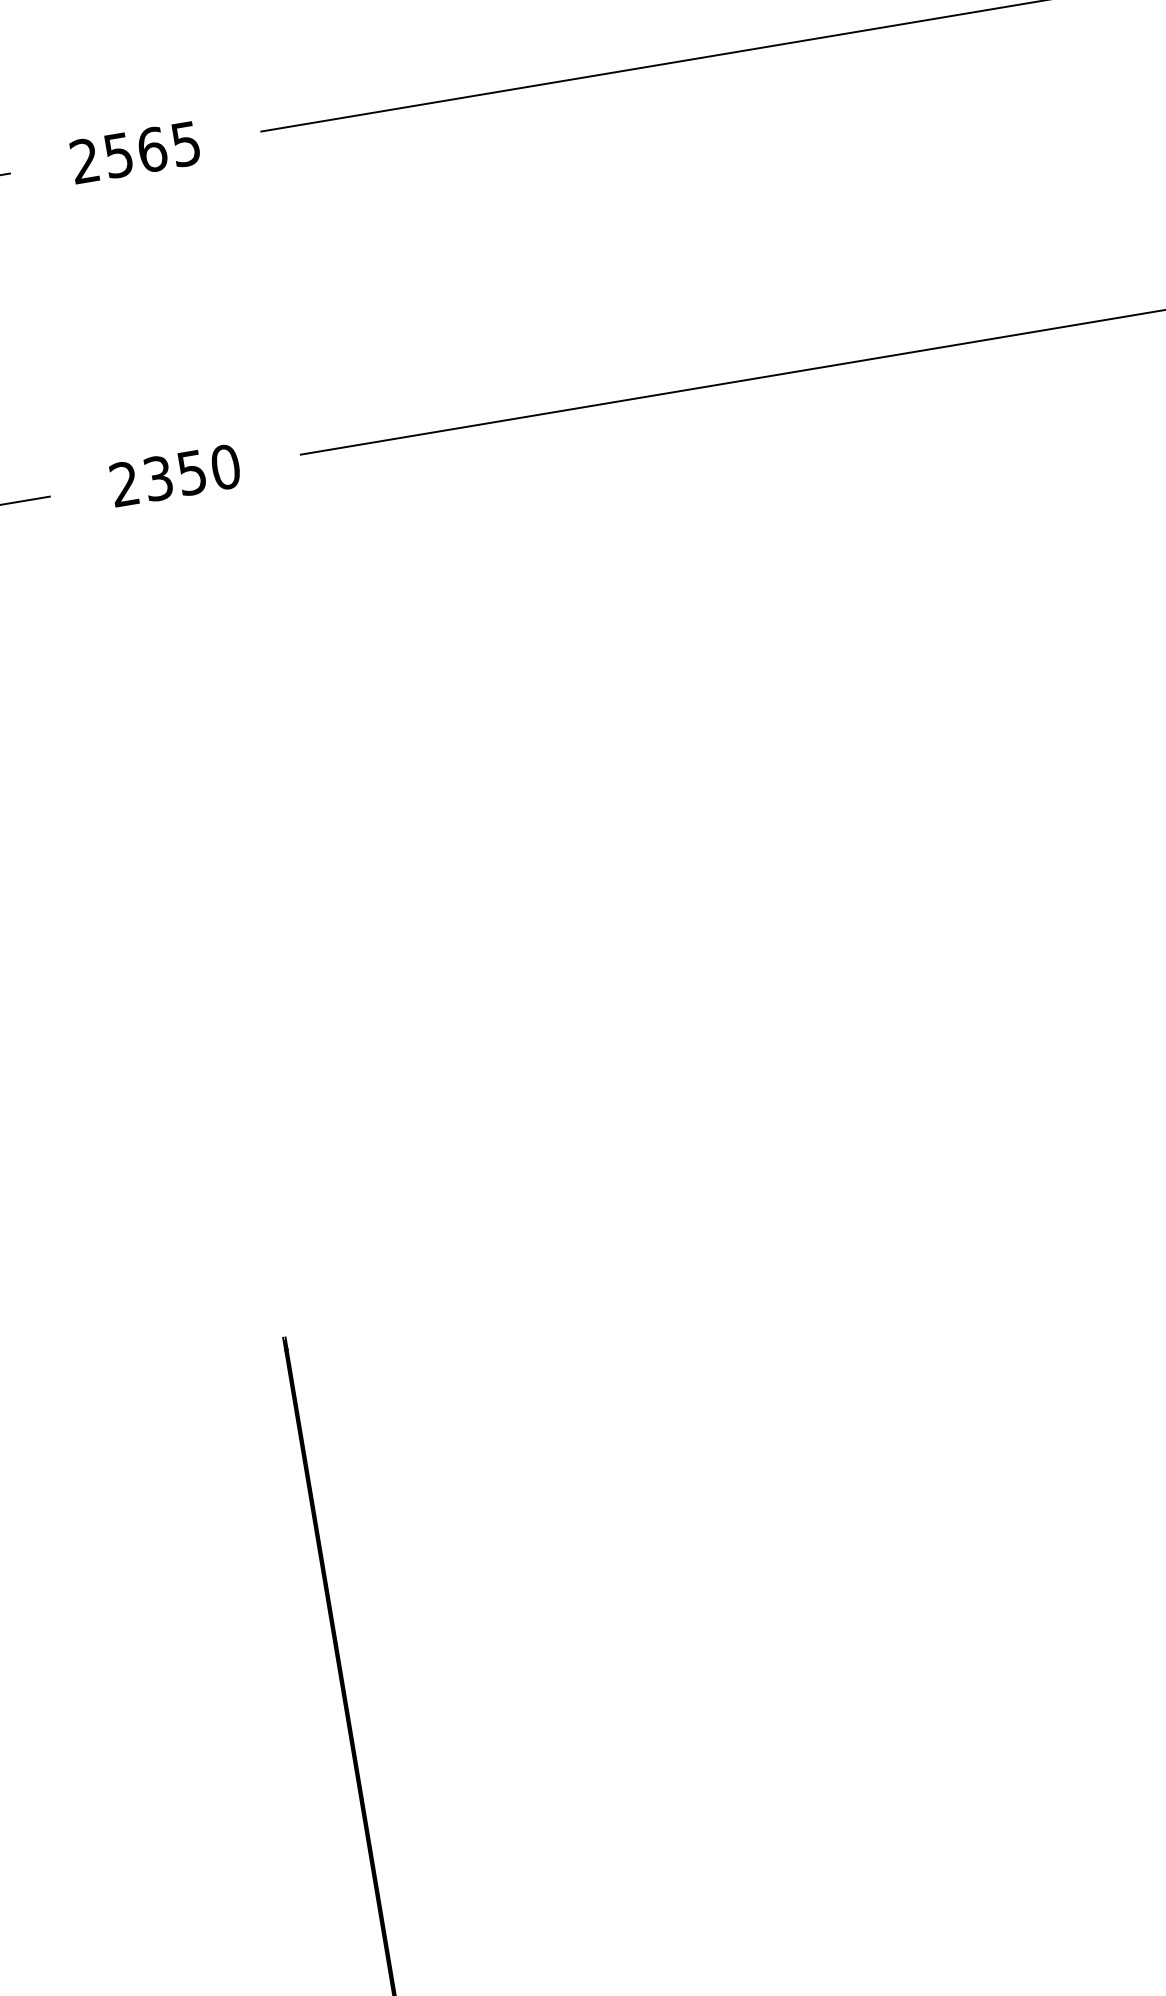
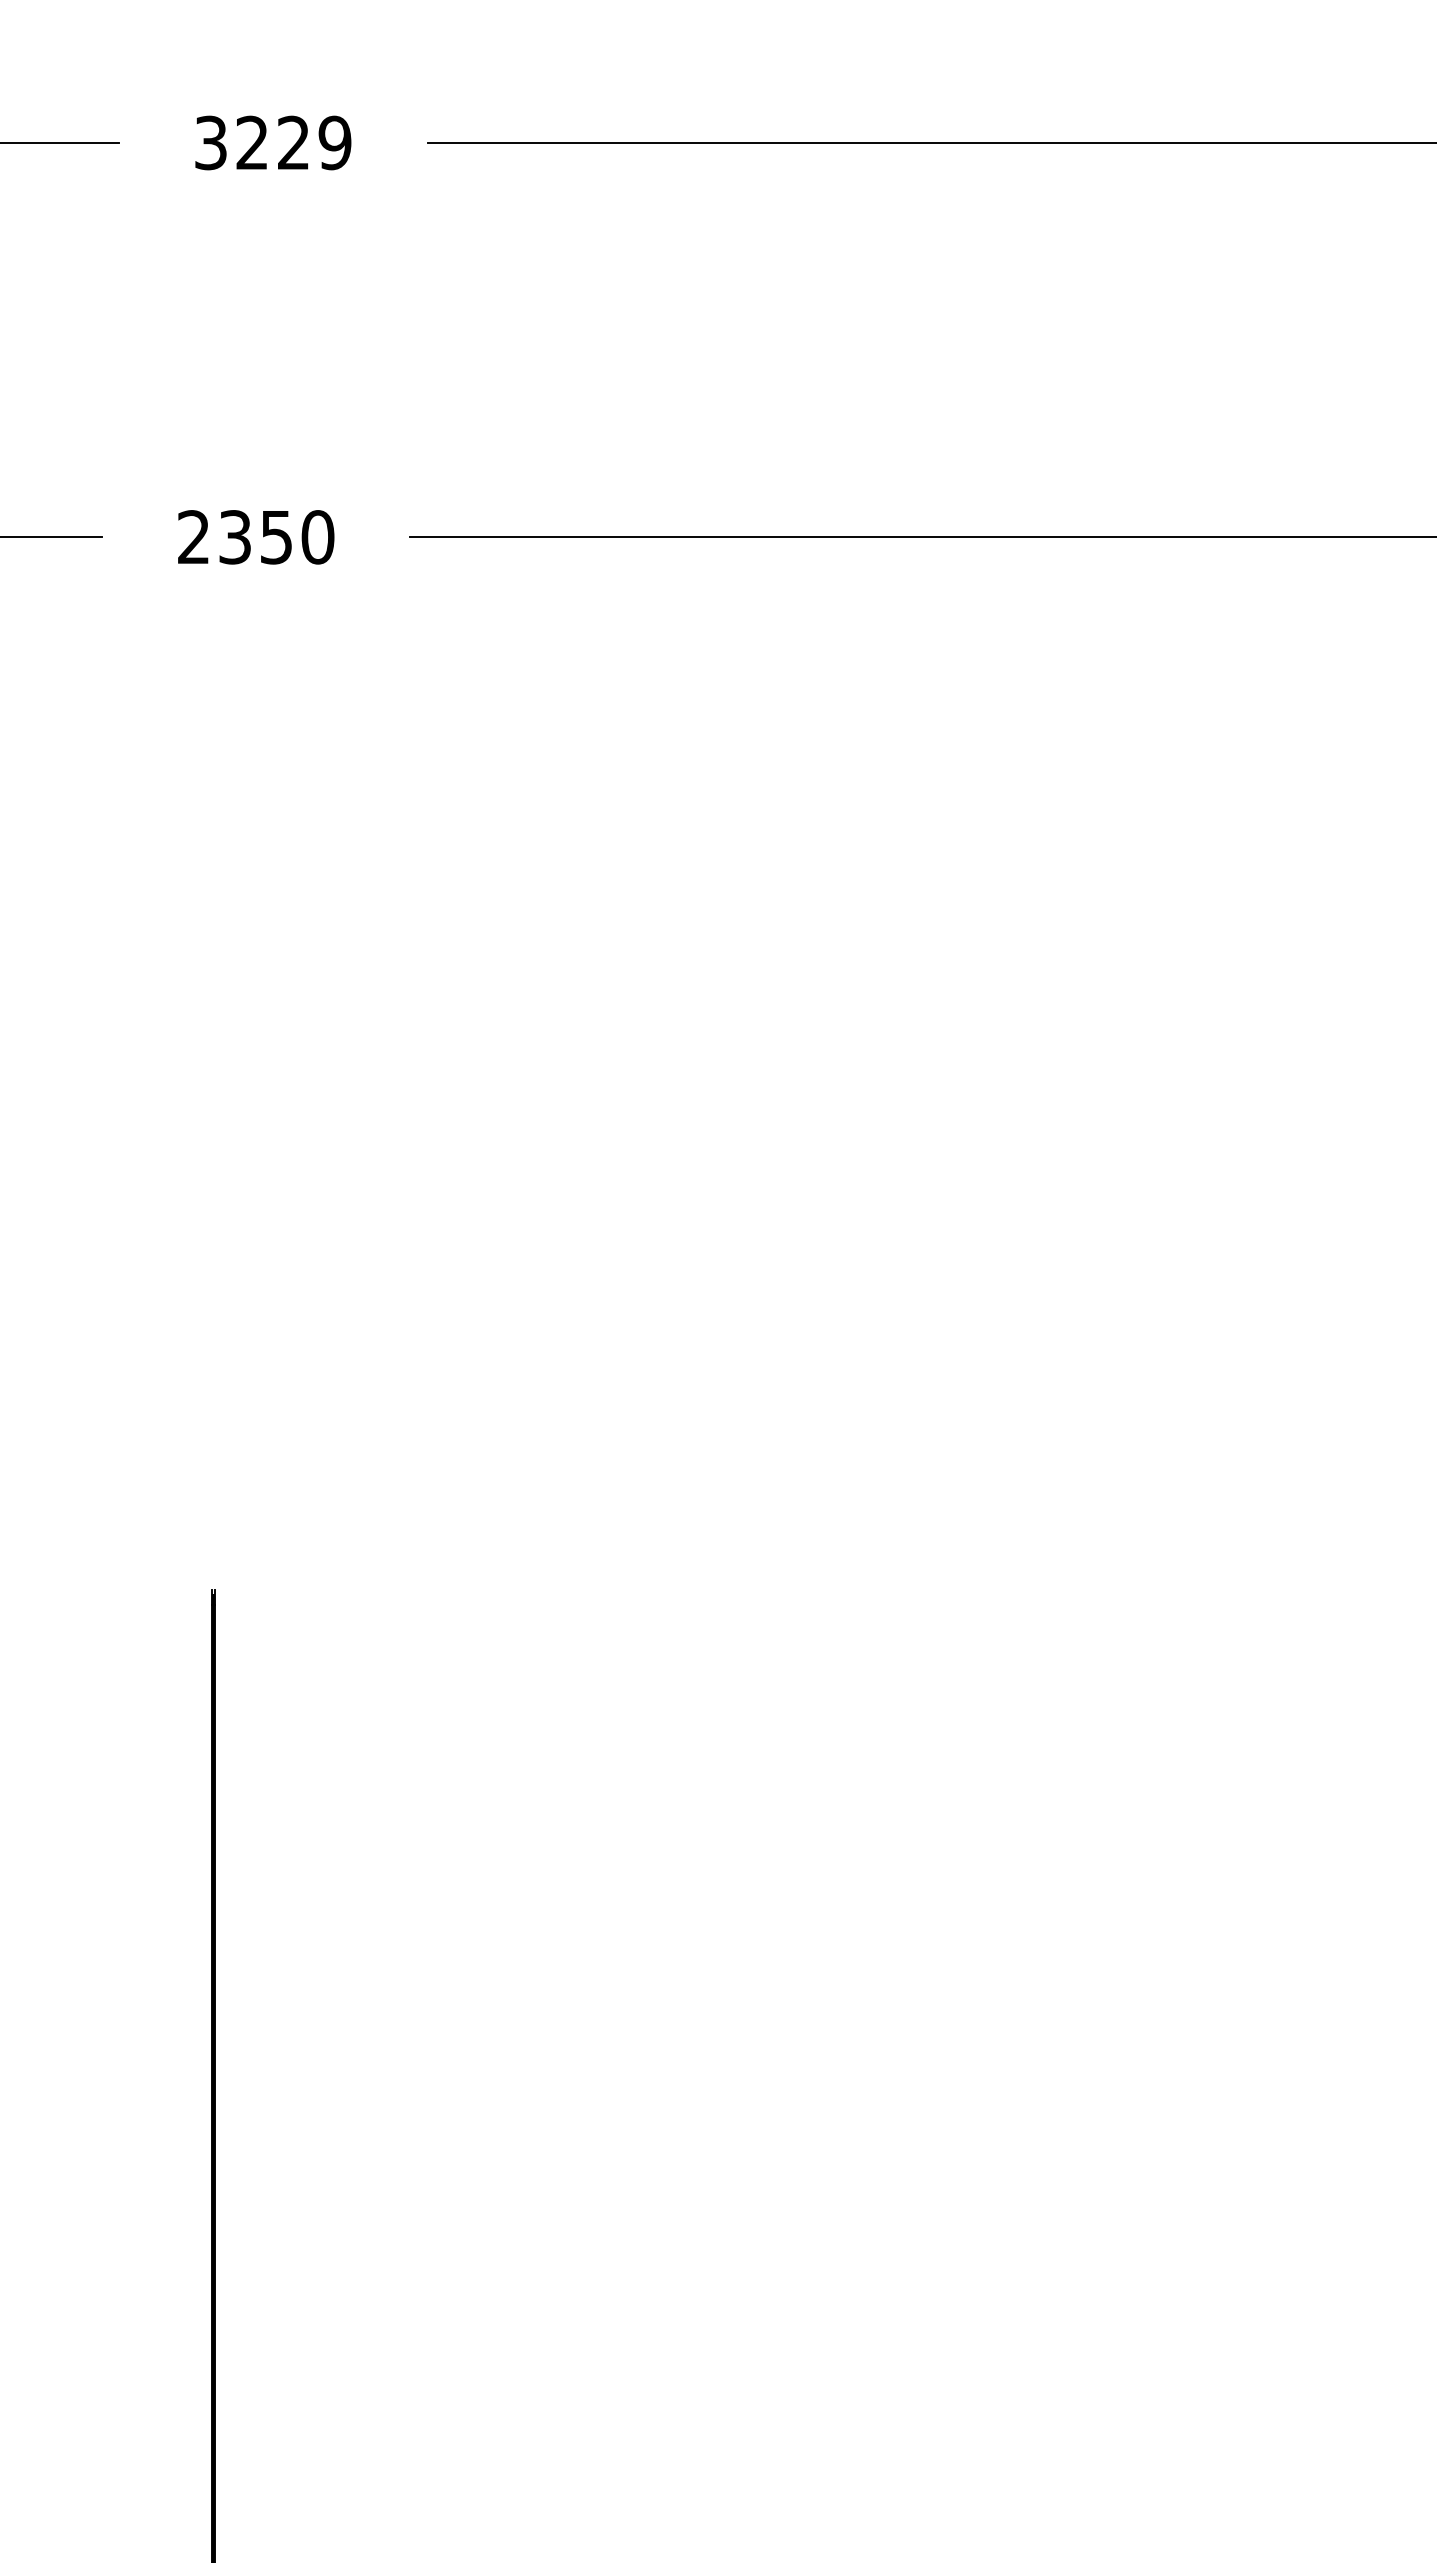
text: (135, 152) -> (273, 142), 2565 -> 3229

